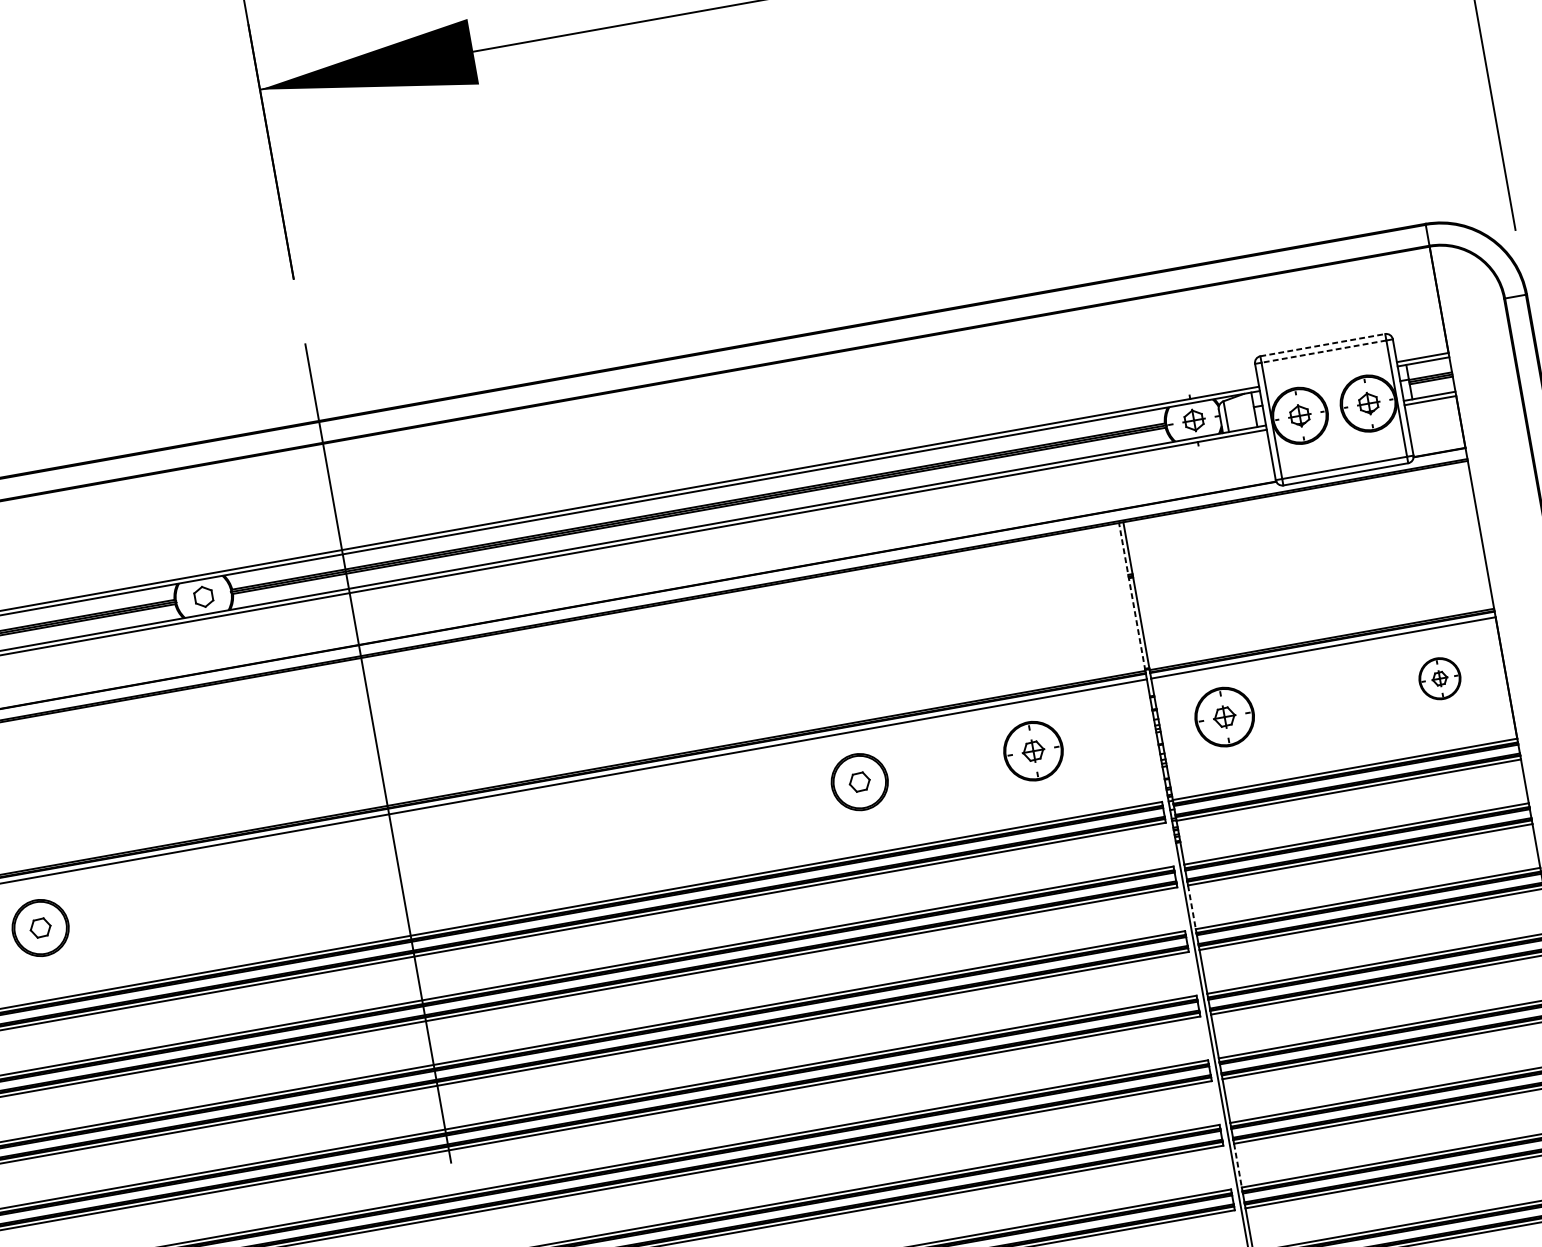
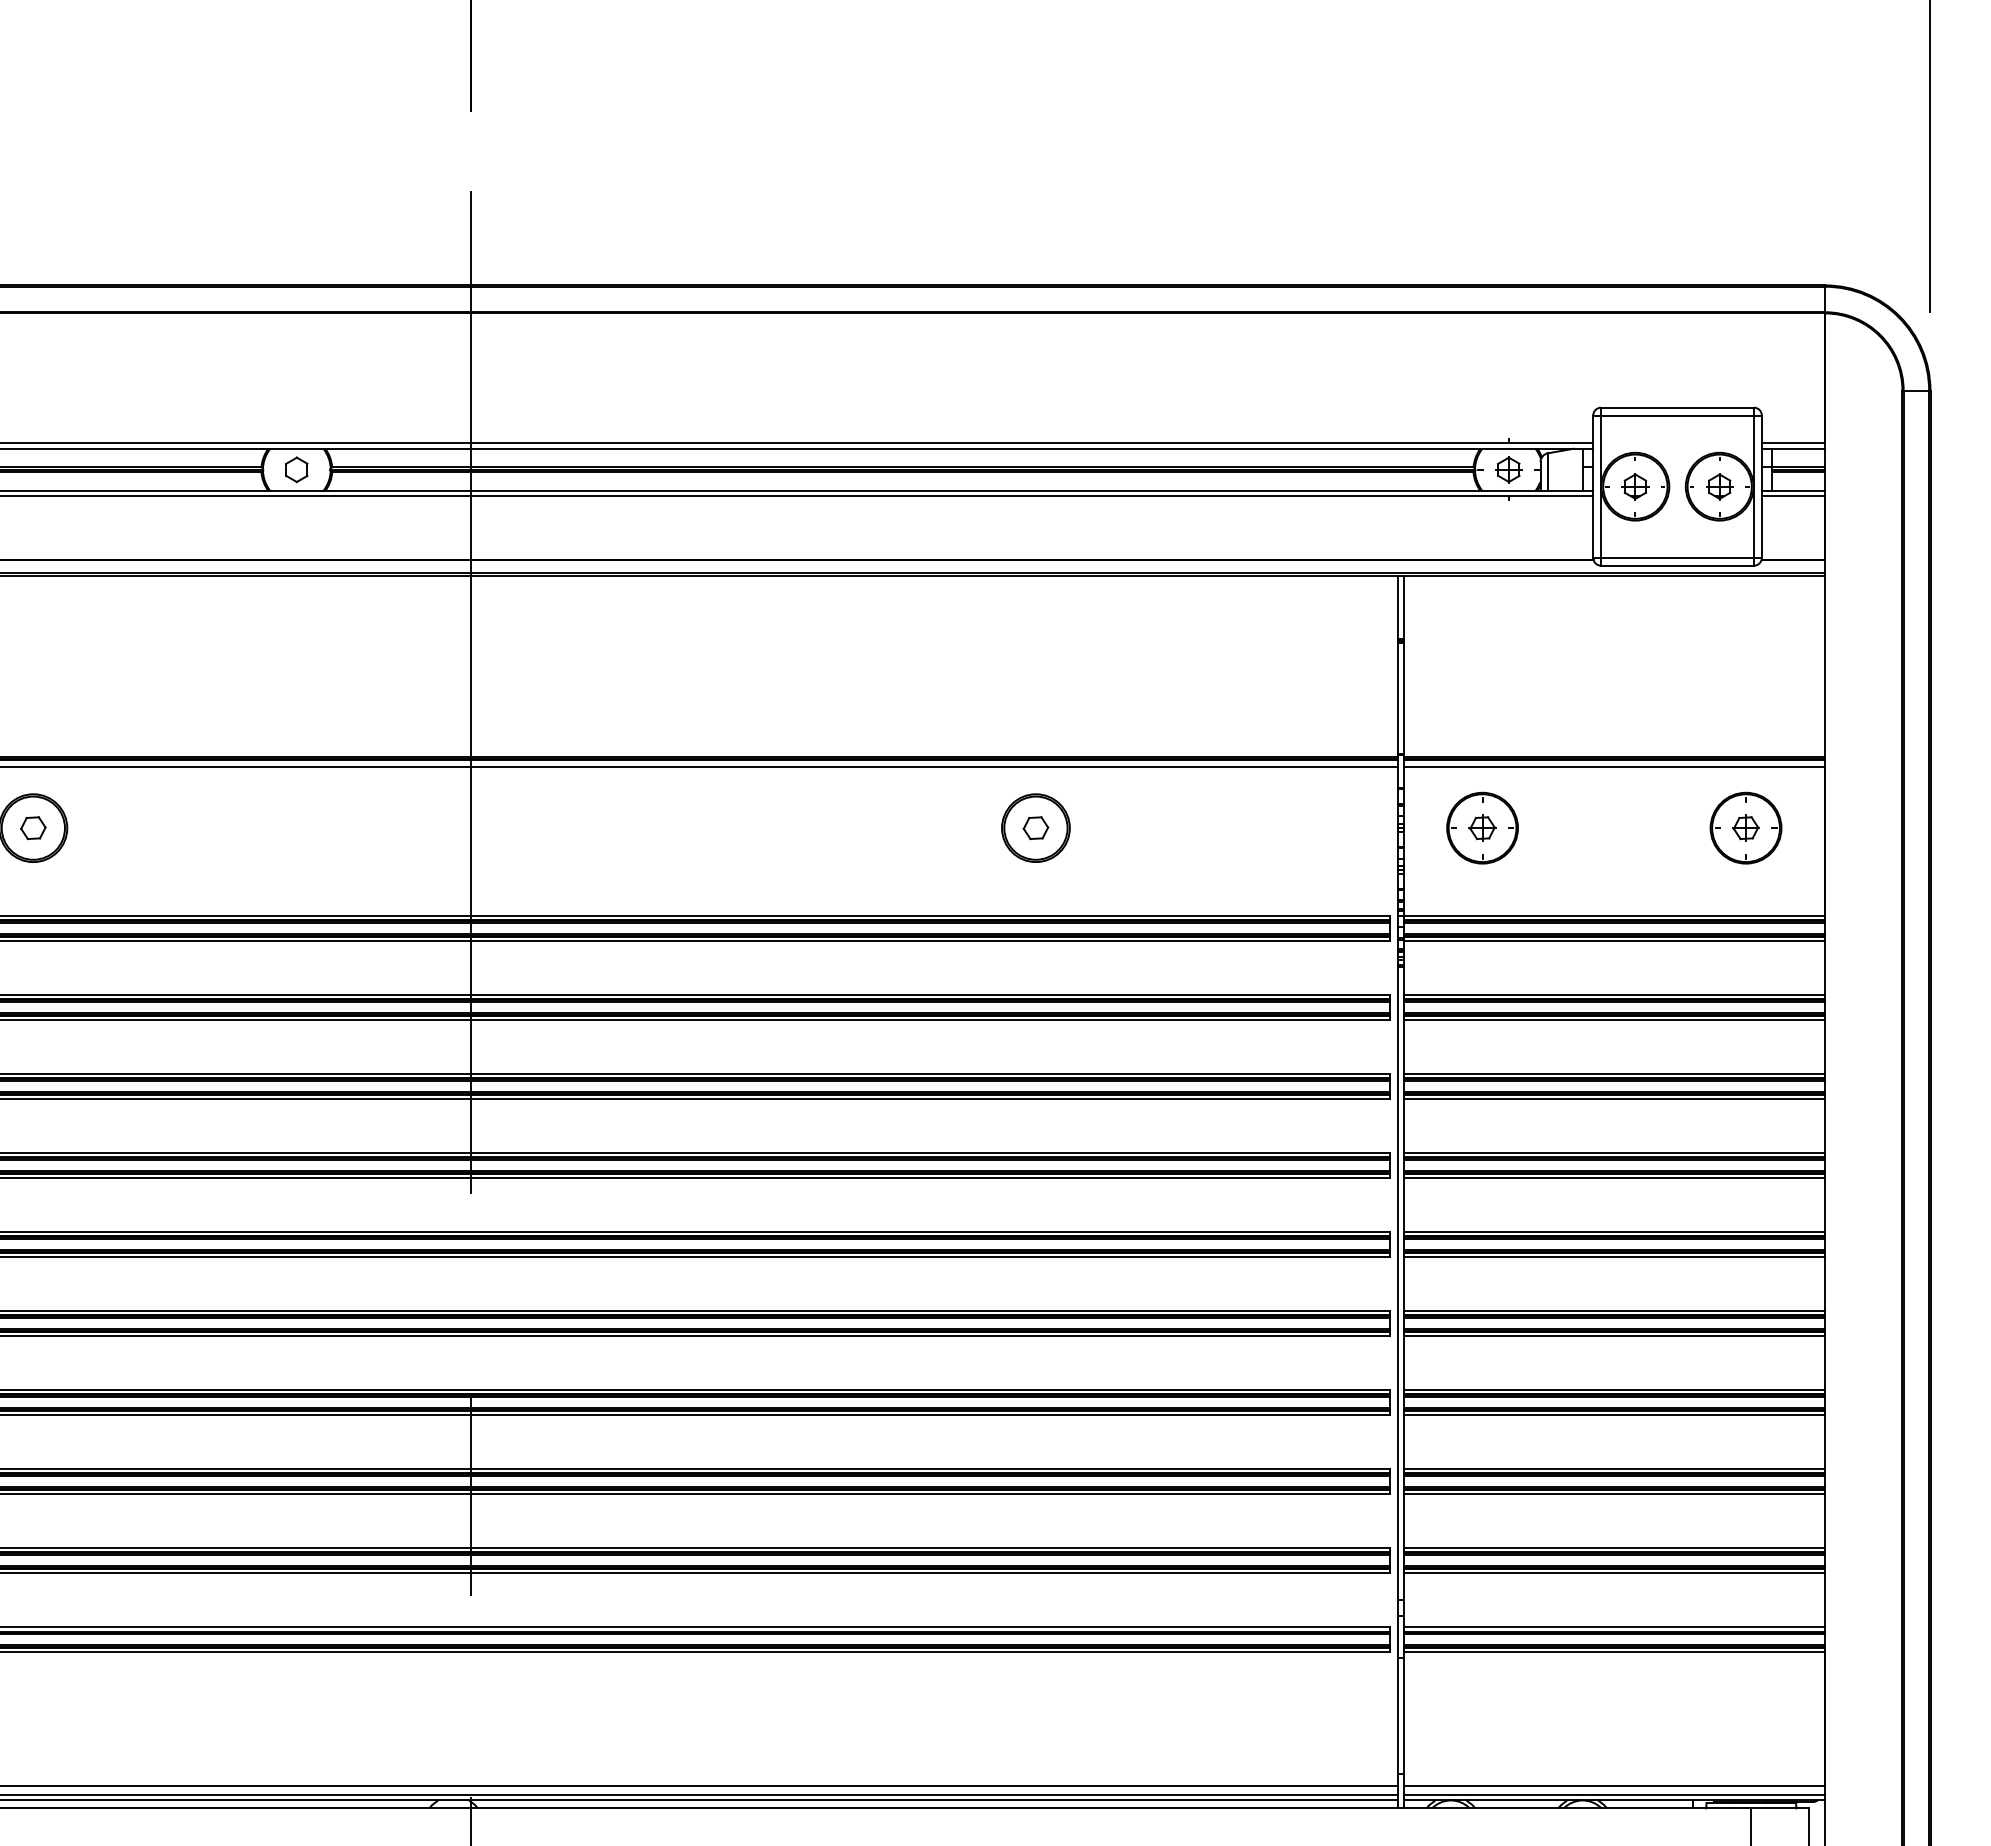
line: (1323, 344) -> (1678, 407), dashed -> solid
line: (1323, 351) -> (1677, 415), dashed -> solid
line: (1132, 596) -> (1398, 665), dashed -> solid
part: (1439, 678) -> (1745, 827), size x1.43
part: (1033, 750) -> (1248, 827), removed
line: (1191, 907) -> (1403, 1046), dashed -> solid
line: (1238, 1166) -> (1403, 1363), dashed -> solid

